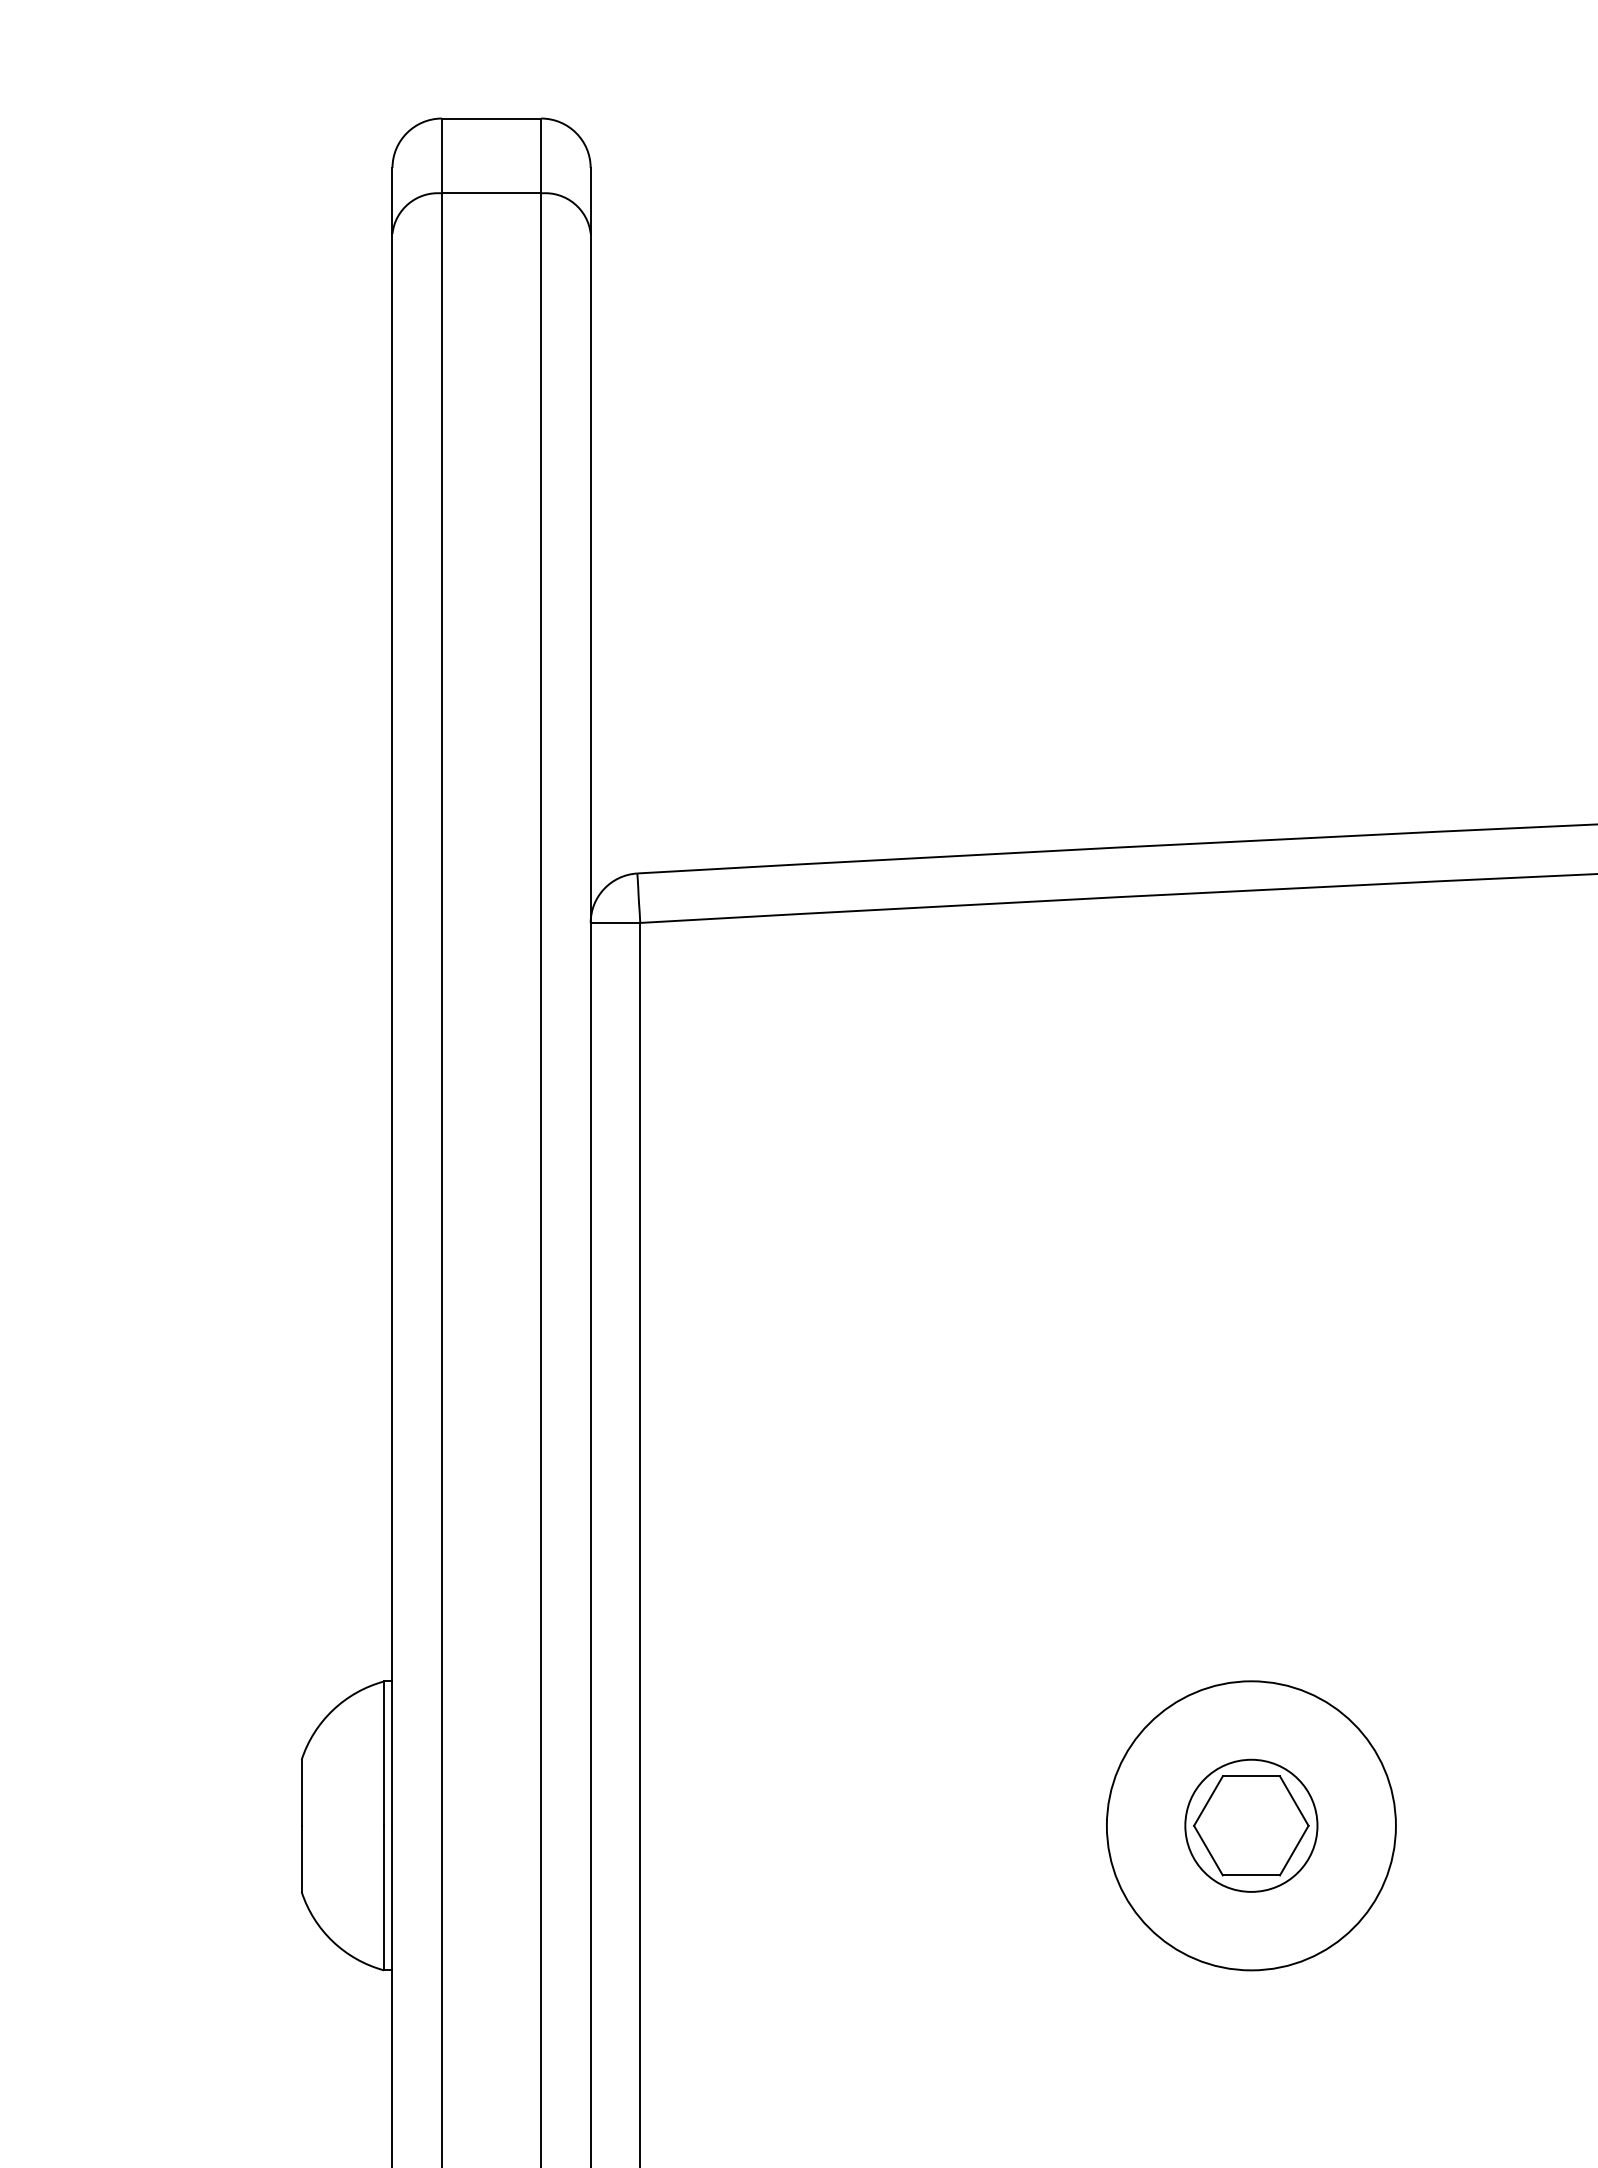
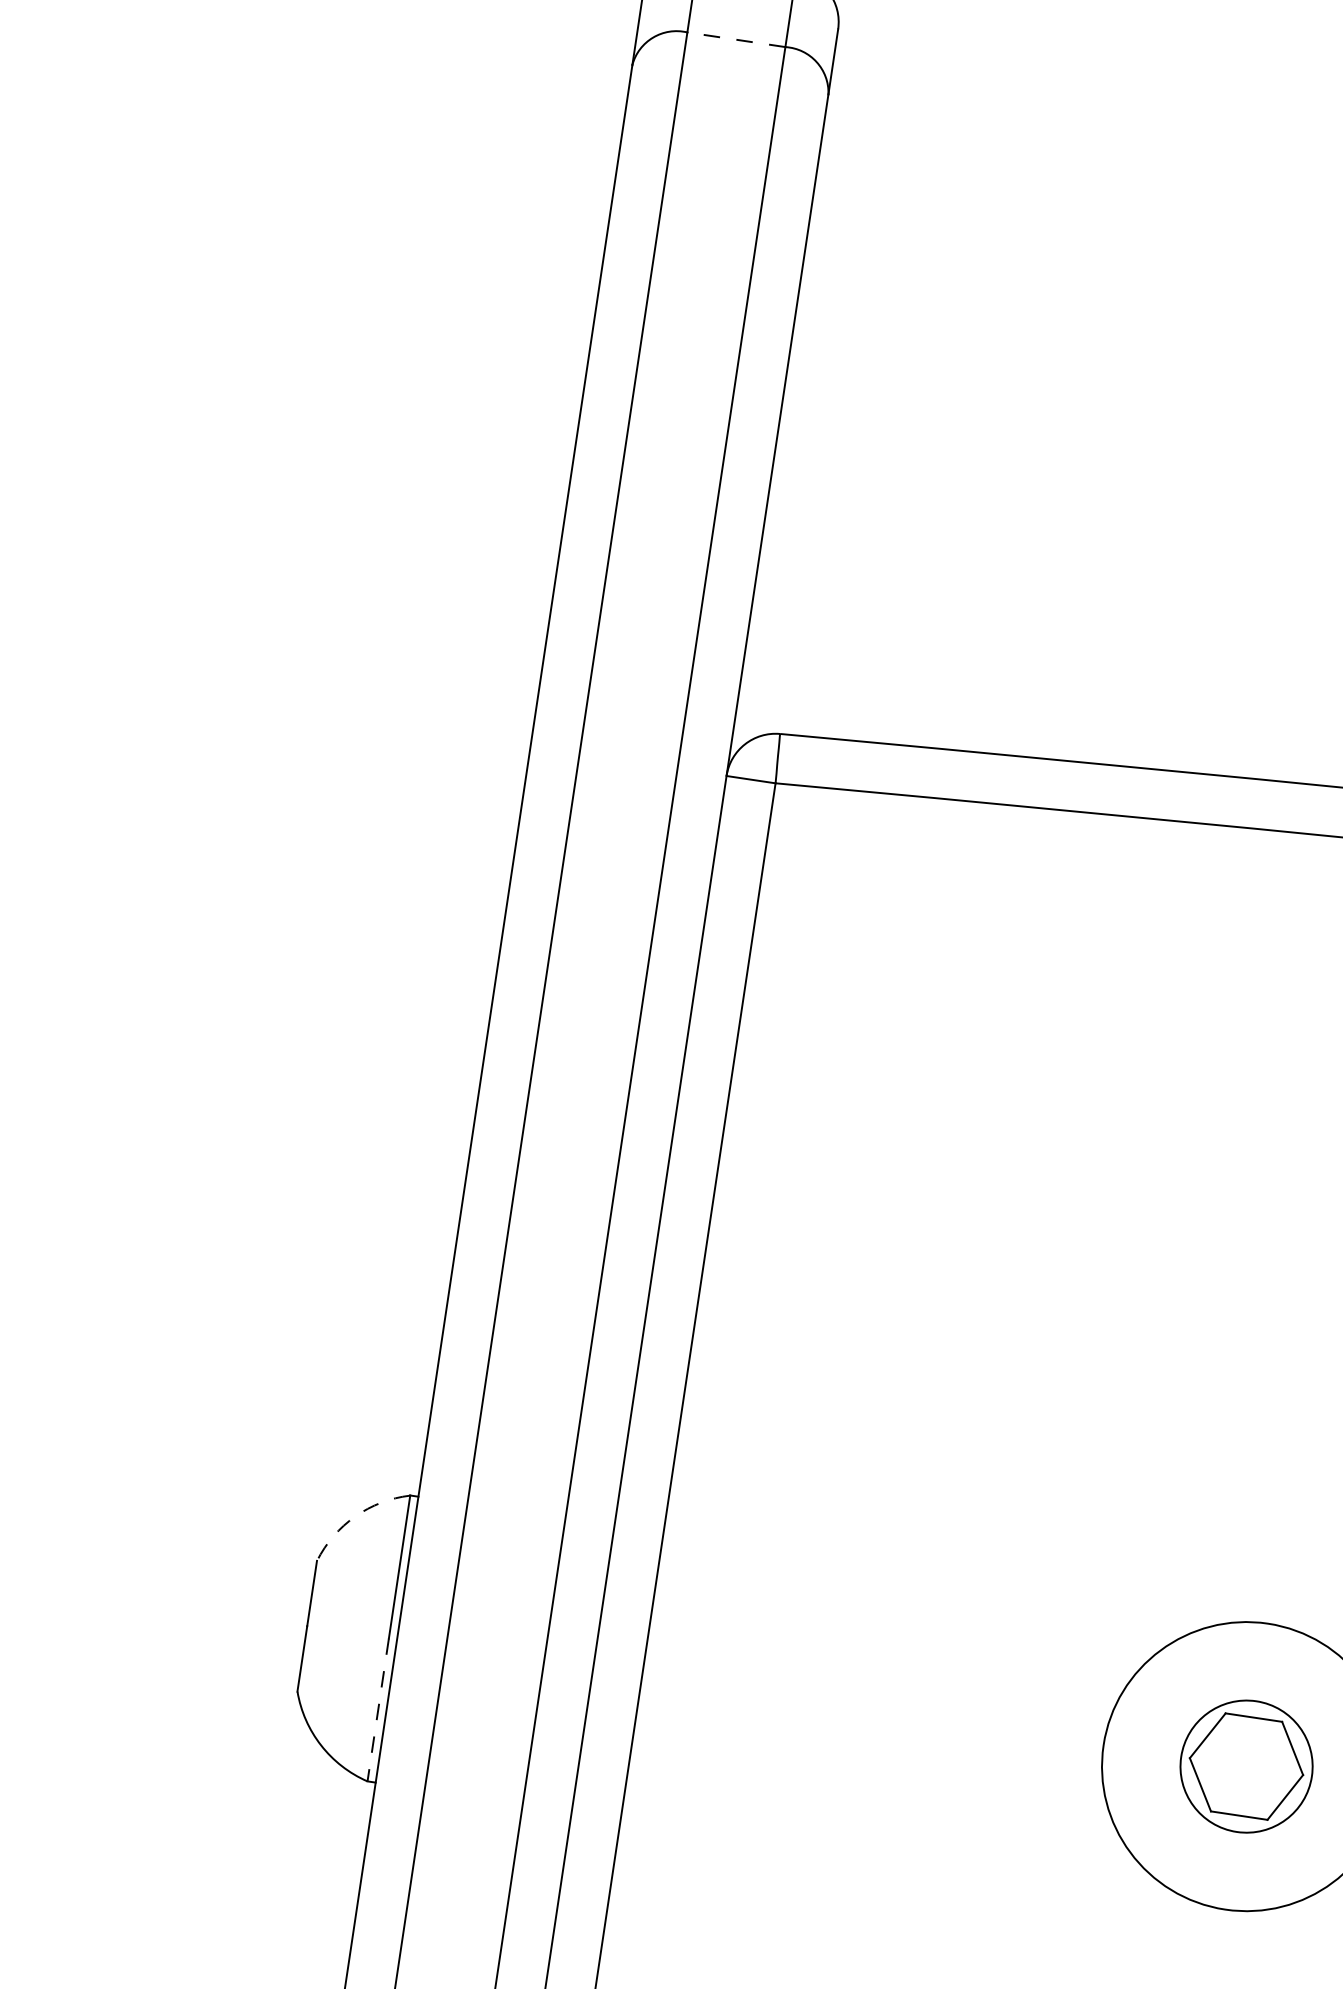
line: (491, 193) -> (736, 39), solid -> dashed
arc: (333, 1710) -> (355, 1516), solid -> dashed
line: (384, 1898) -> (378, 1710), solid -> dashed

